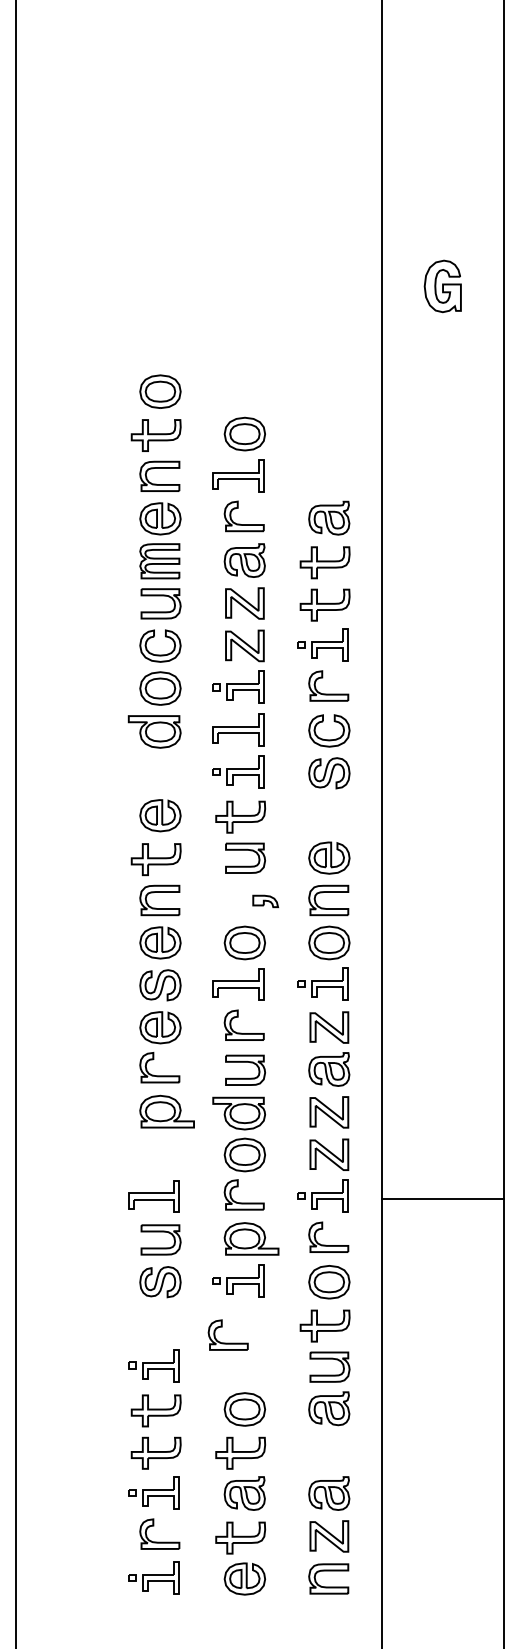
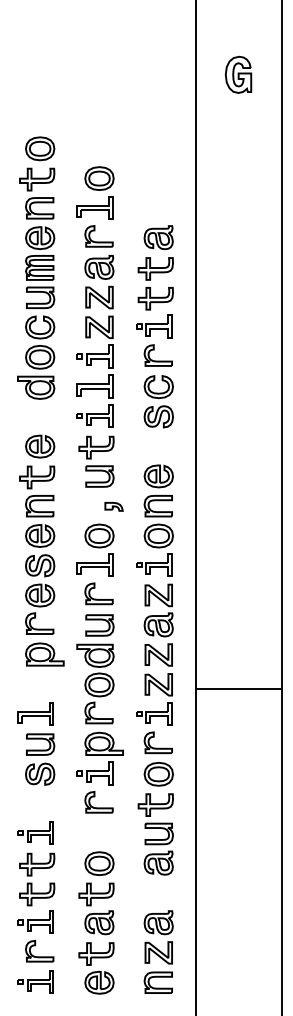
line: (443, 1199) -> (238, 688), moved
part: (227, 1342) -> (98, 807), moved

